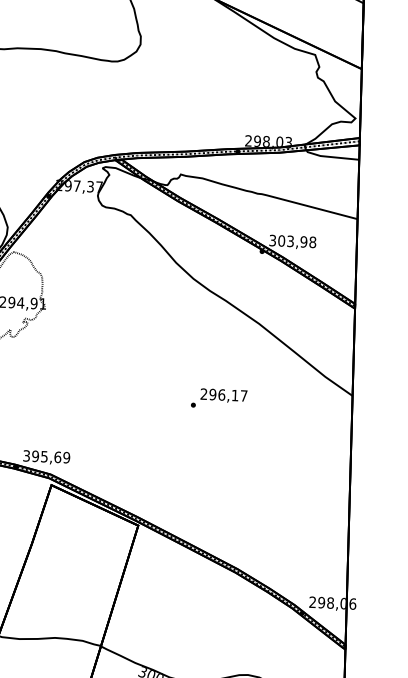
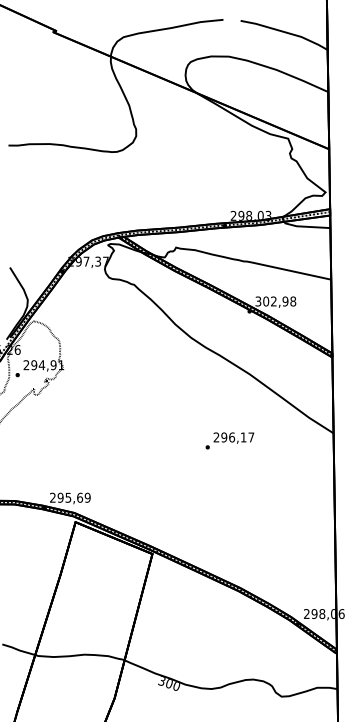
text: (290, 241) -> (273, 301), 303,98 -> 302,98
text: (218, 398) -> (229, 440), moved
text: (26, 455) -> (52, 497), 395,69 -> 295,69

